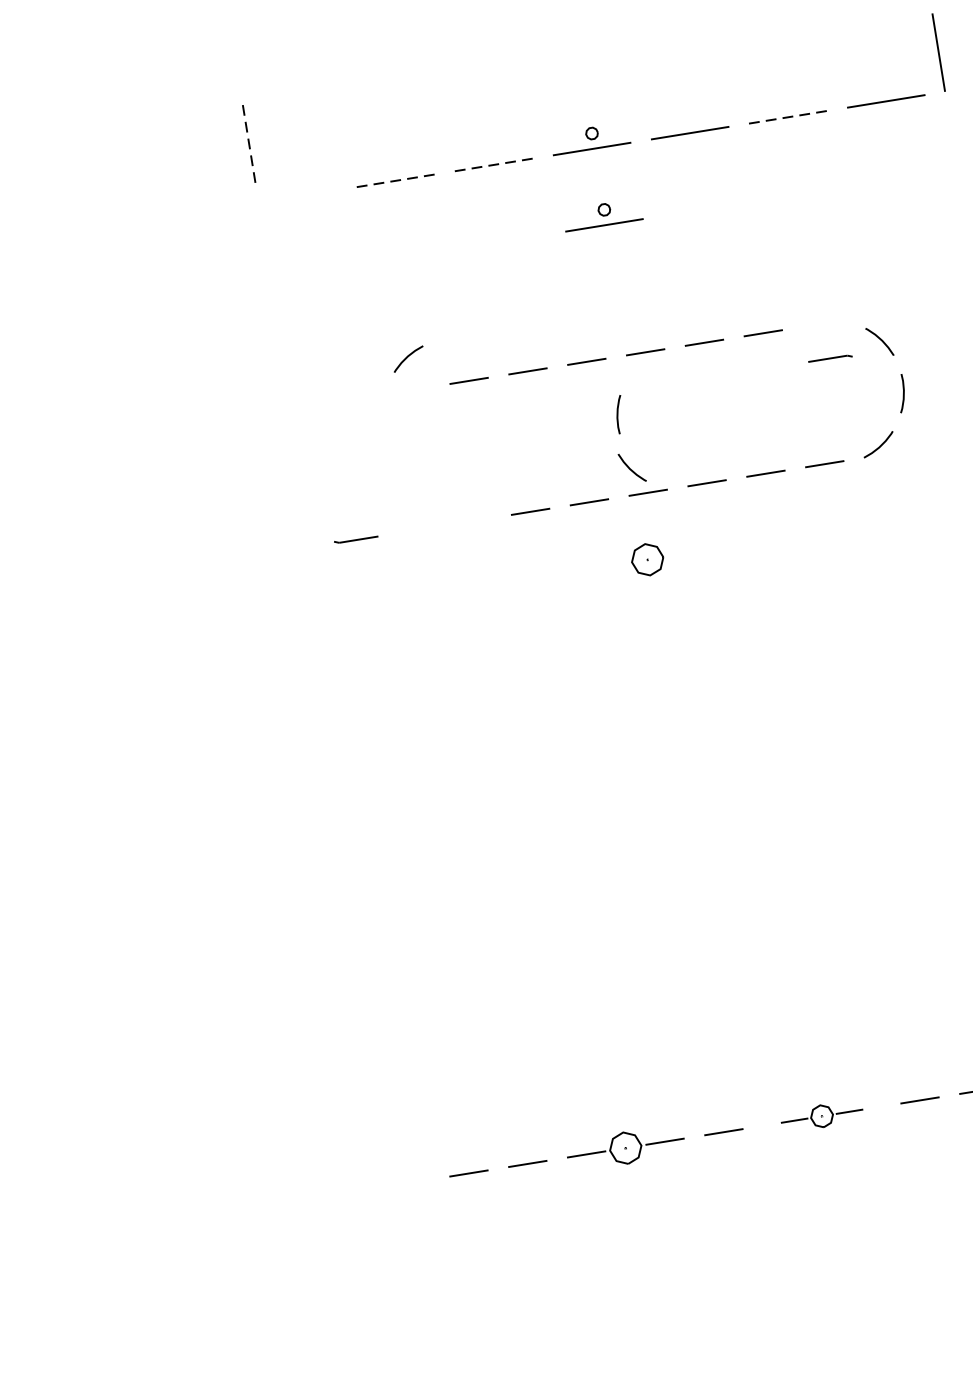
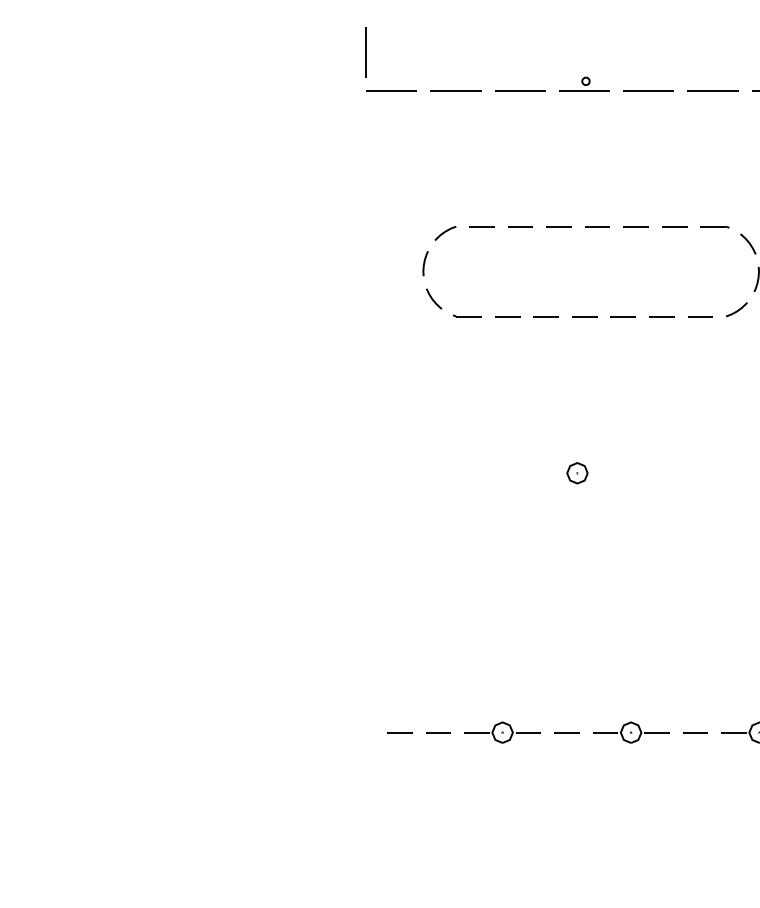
line: (787, 117) -> (712, 91), dashed -> solid
line: (249, 143) -> (366, 52), dashed -> solid
line: (494, 165) -> (520, 91), dashed -> solid
line: (395, 181) -> (455, 91), dashed -> solid
line: (297, 195) -> (391, 90), added
part: (602, 213) -> (584, 133), removed
curve: (408, 357) -> (445, 232), moved
part: (829, 358) -> (714, 226), moved
curve: (619, 414) -> (425, 263), moved
curve: (631, 468) -> (433, 299), moved
part: (356, 538) -> (467, 315), moved
part: (647, 560) -> (577, 473), moved
part: (822, 1116) -> (631, 732), size x1.43

